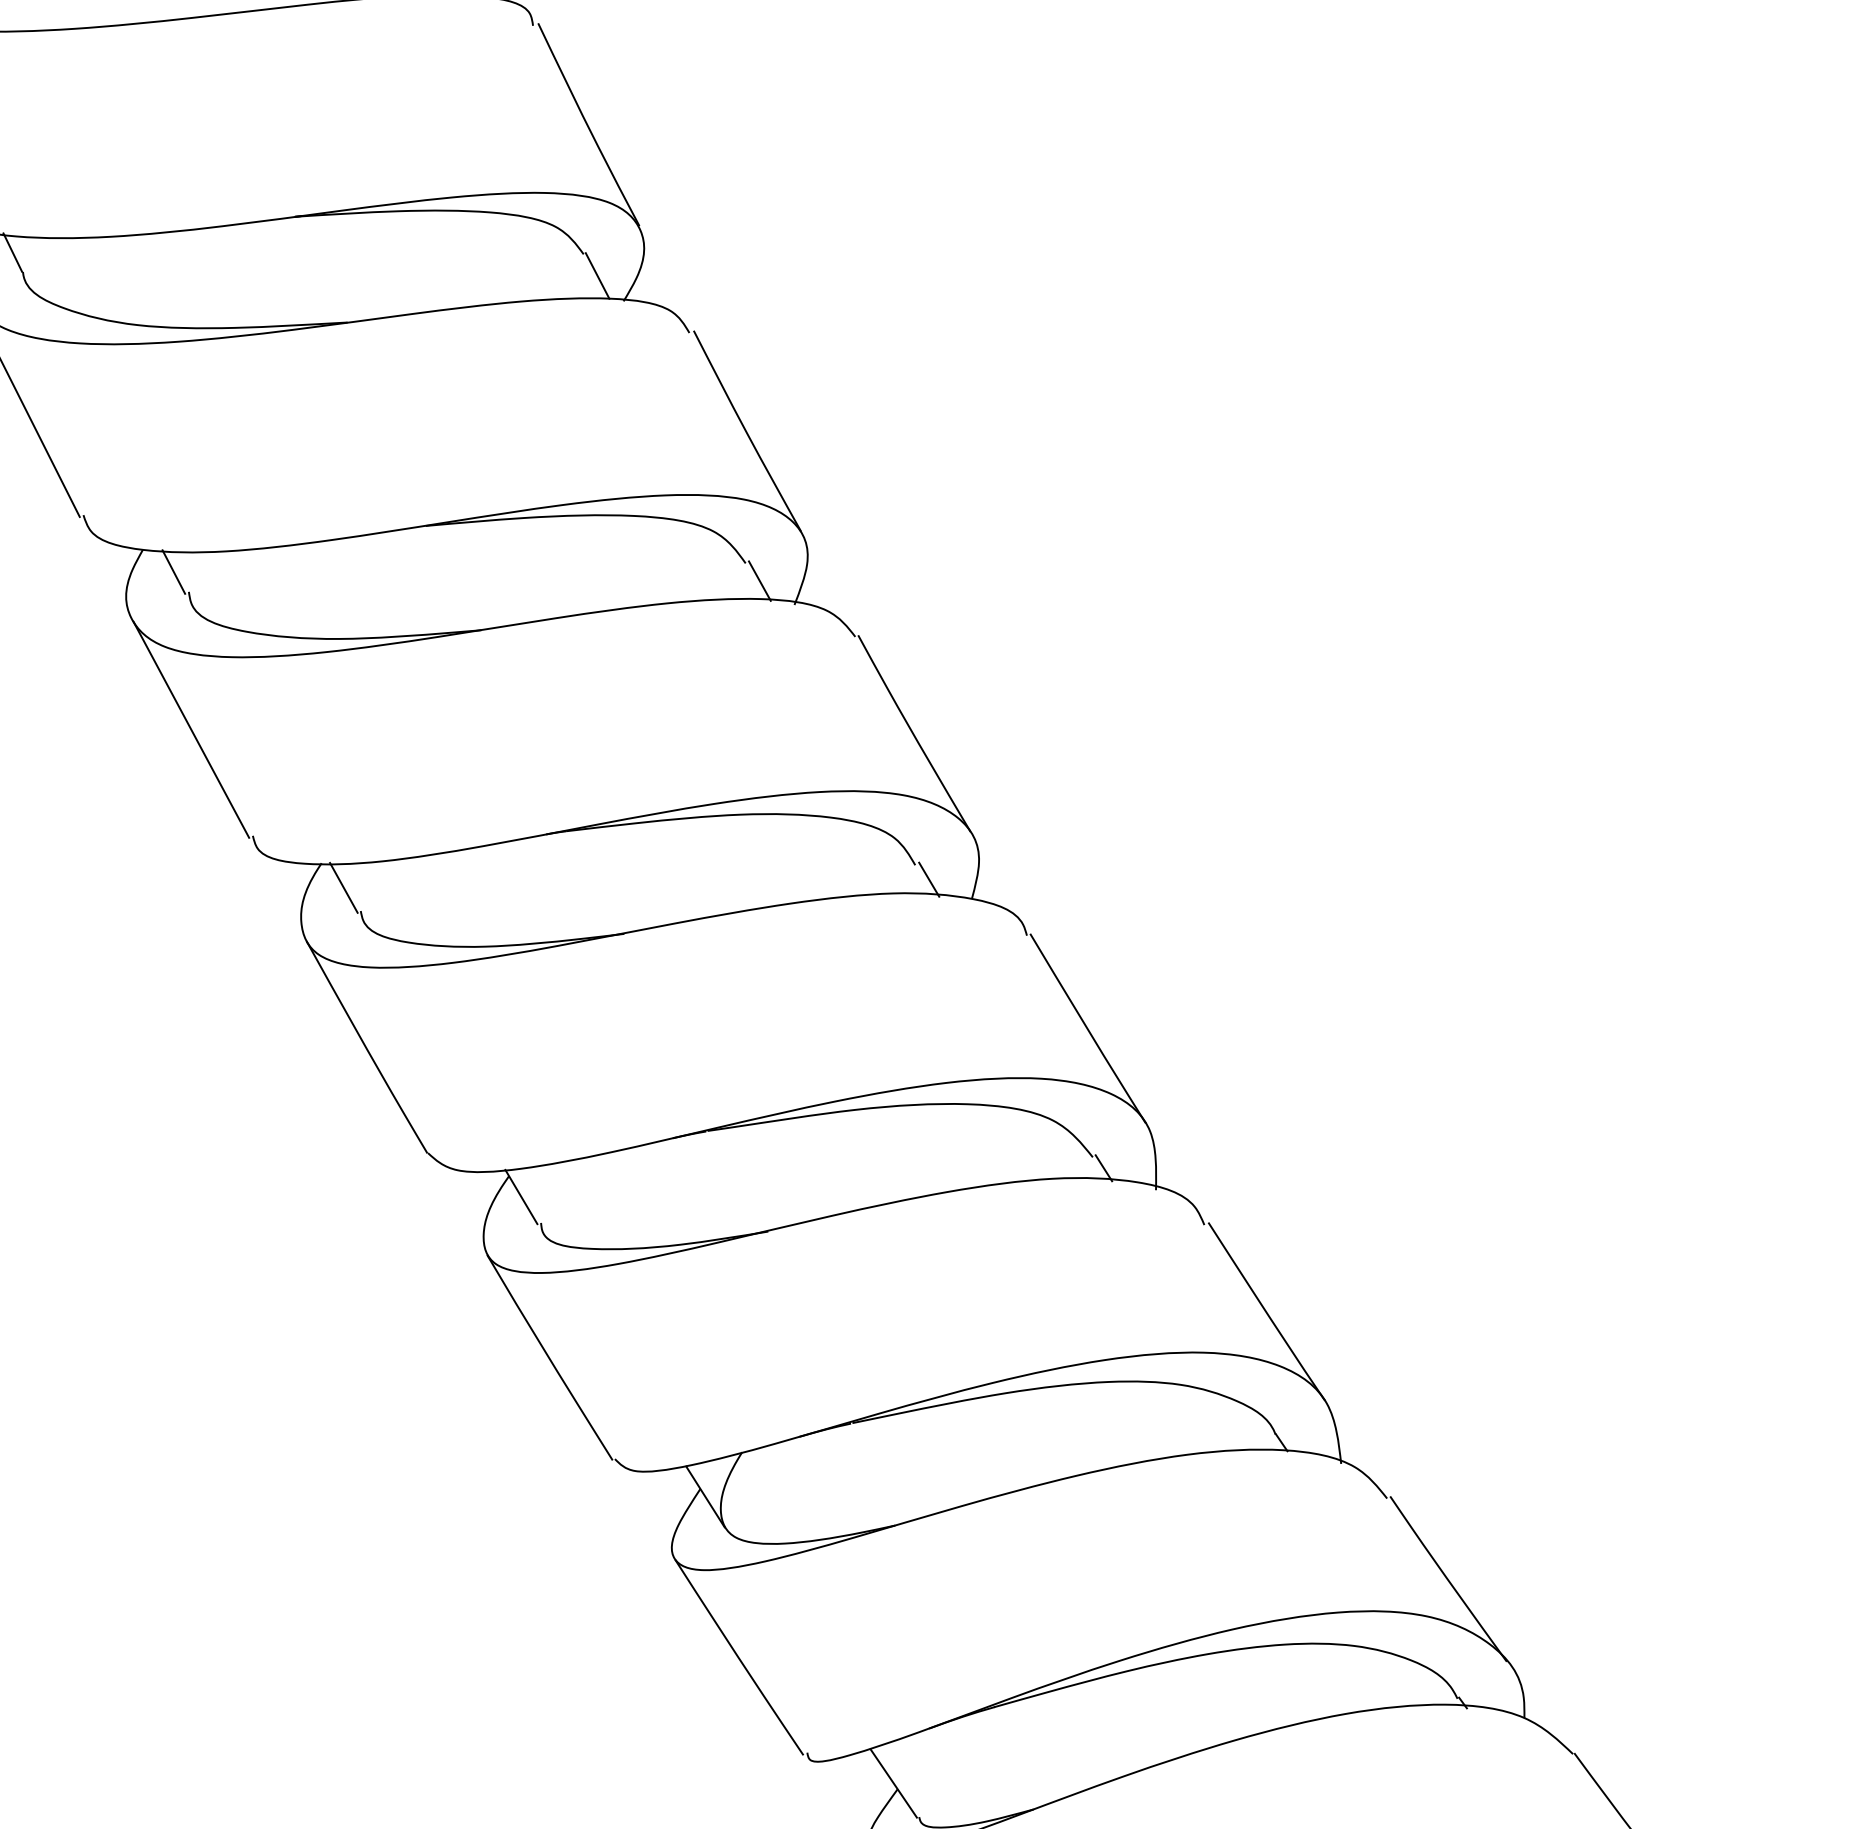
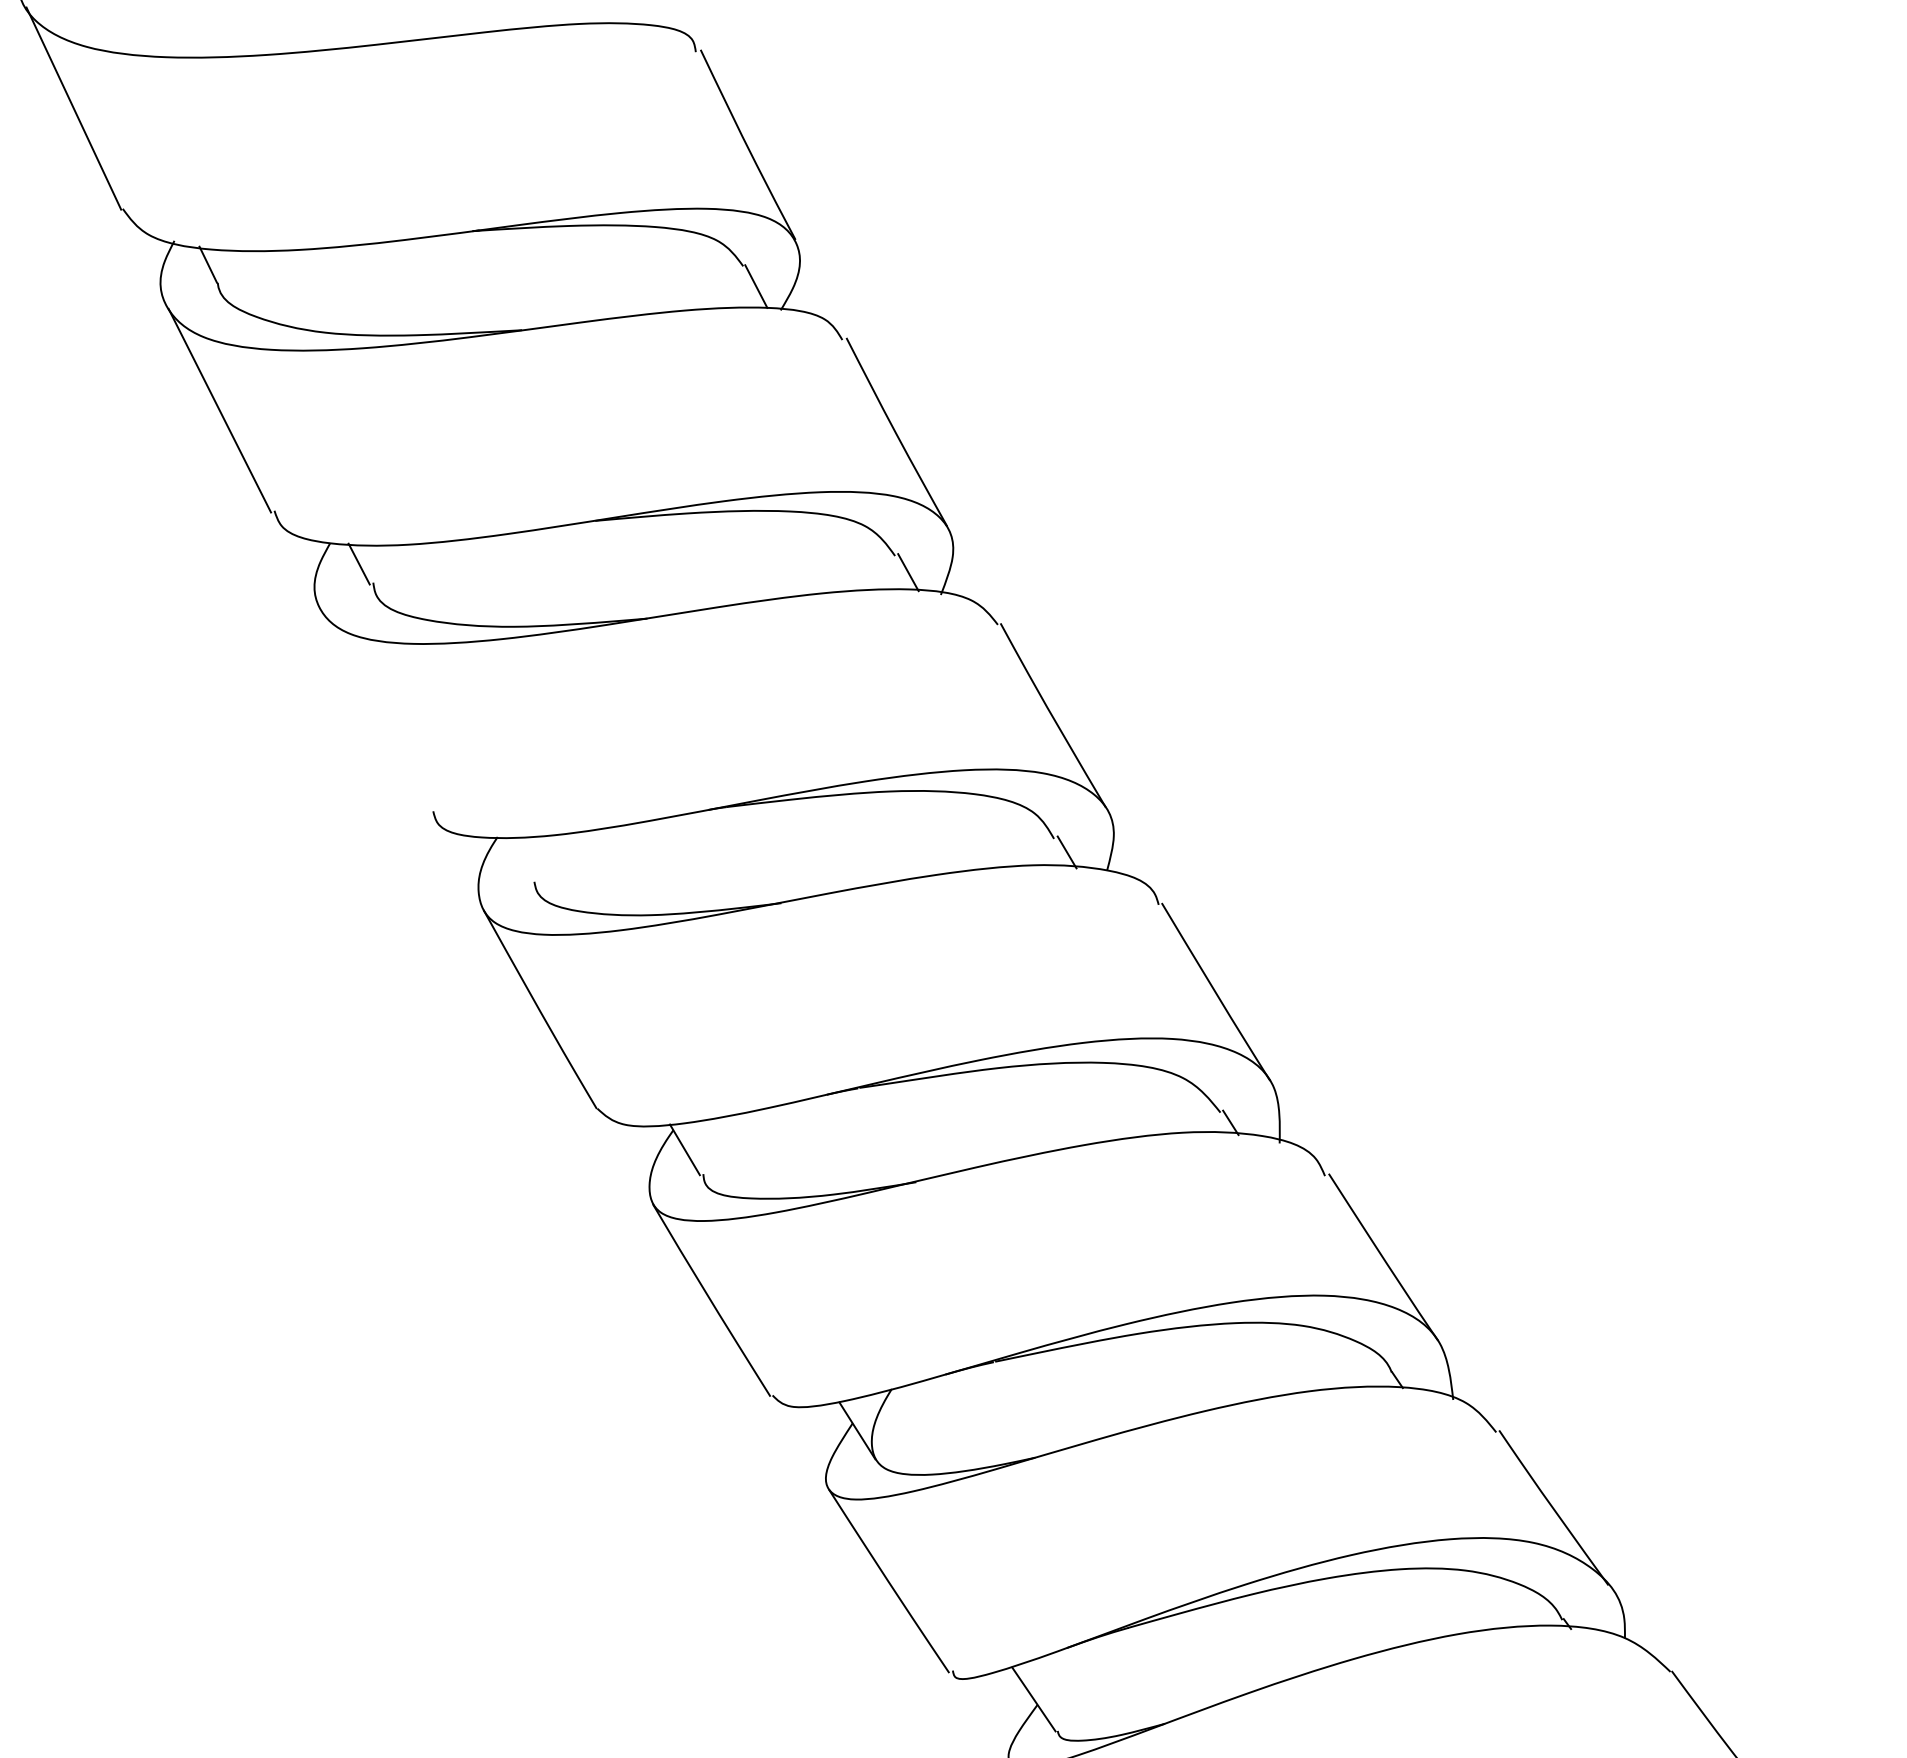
line: (191, 729) -> (375, 711), removed
line: (343, 887) -> (518, 859), removed

